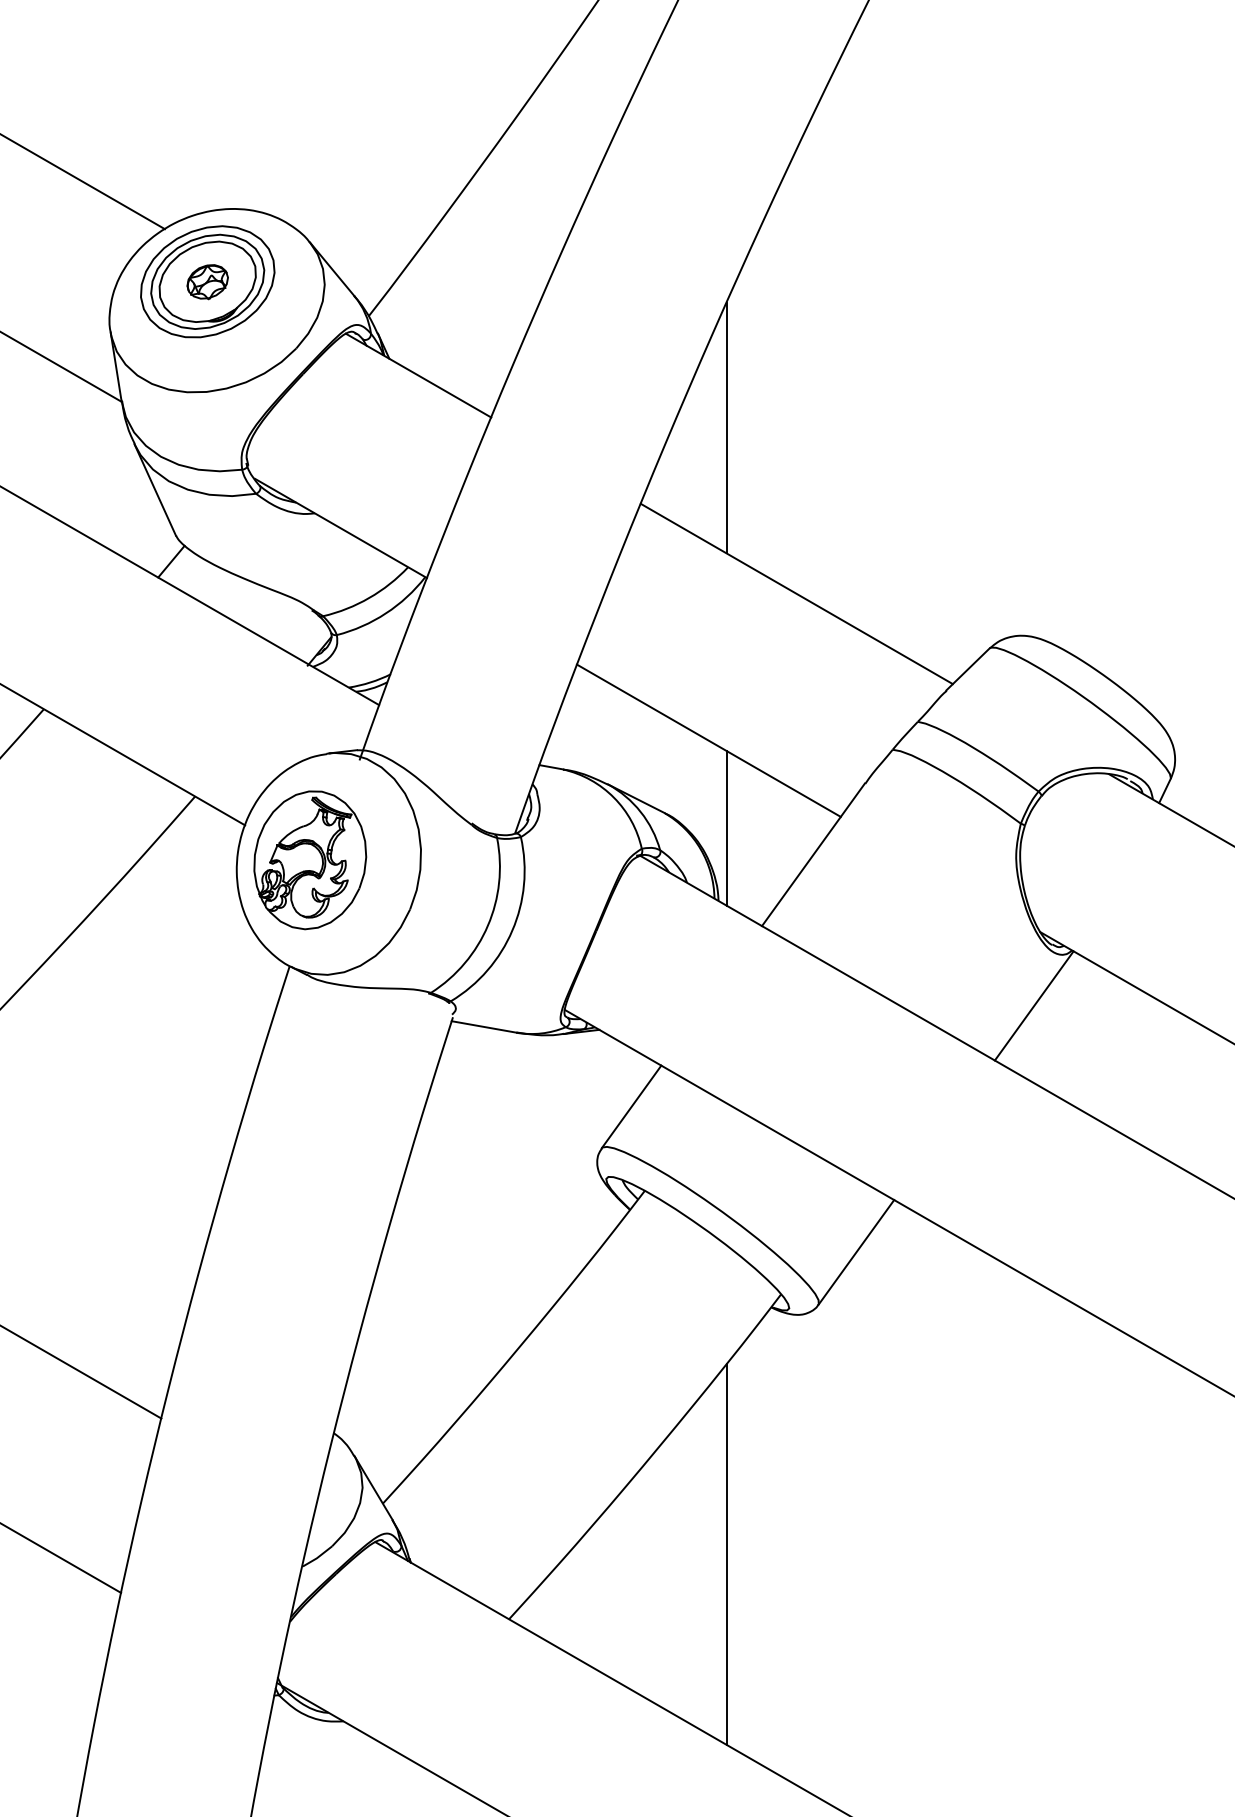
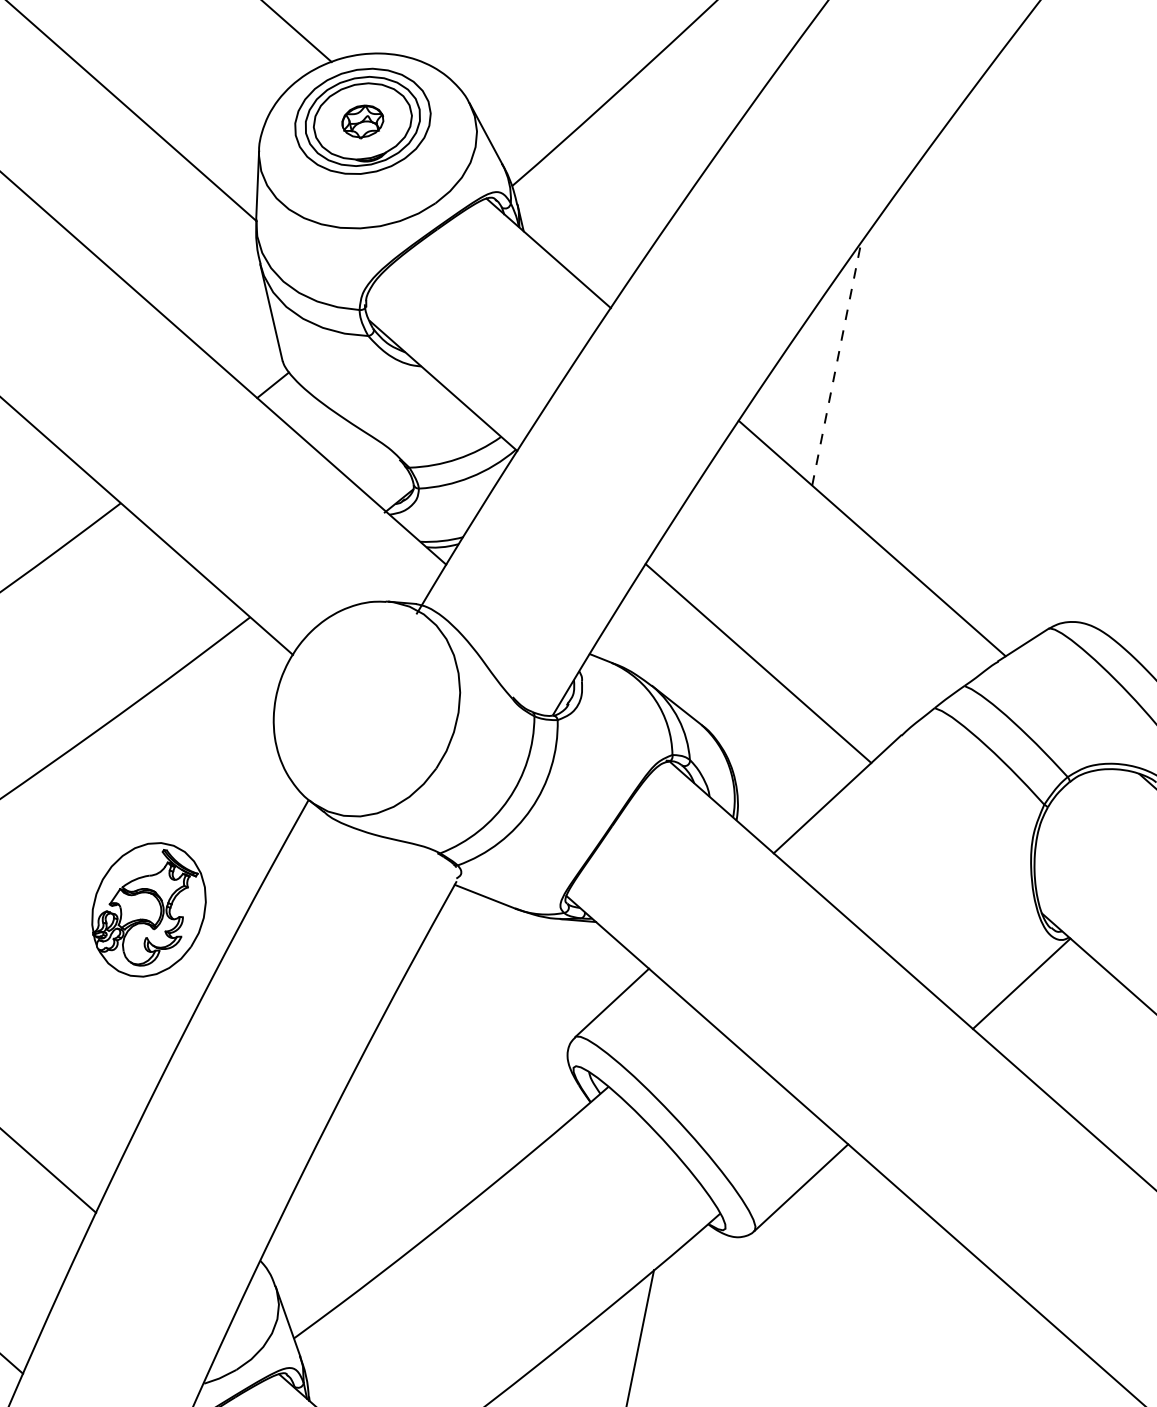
line: (726, 427) -> (836, 363), solid -> dashed
line: (726, 828) -> (758, 751), removed
part: (310, 860) -> (149, 910), moved

